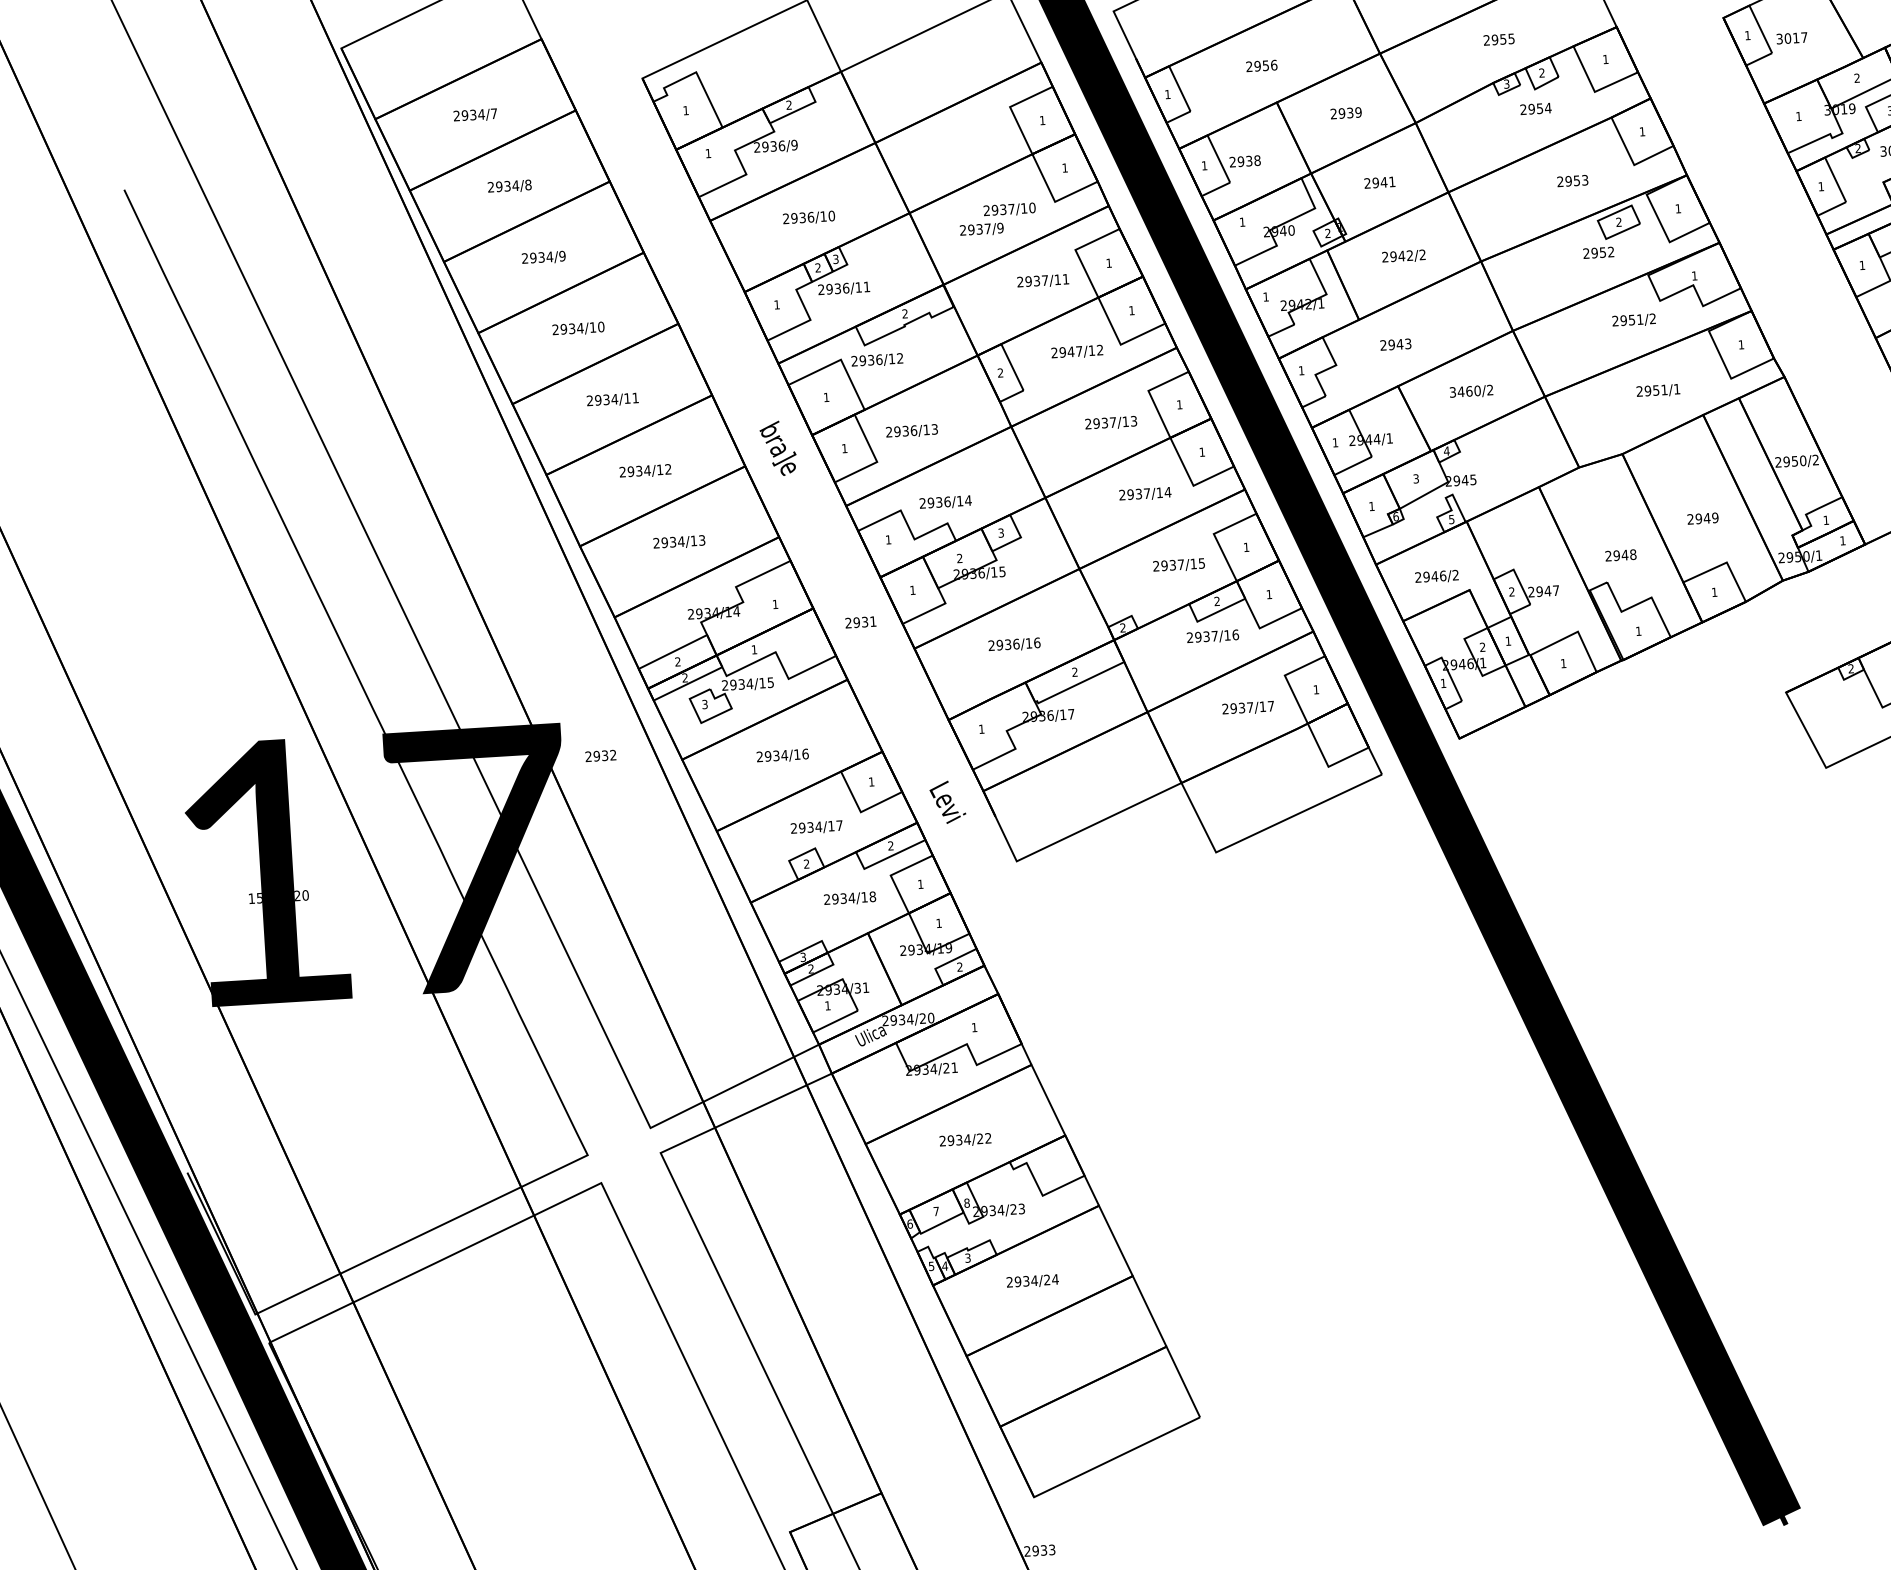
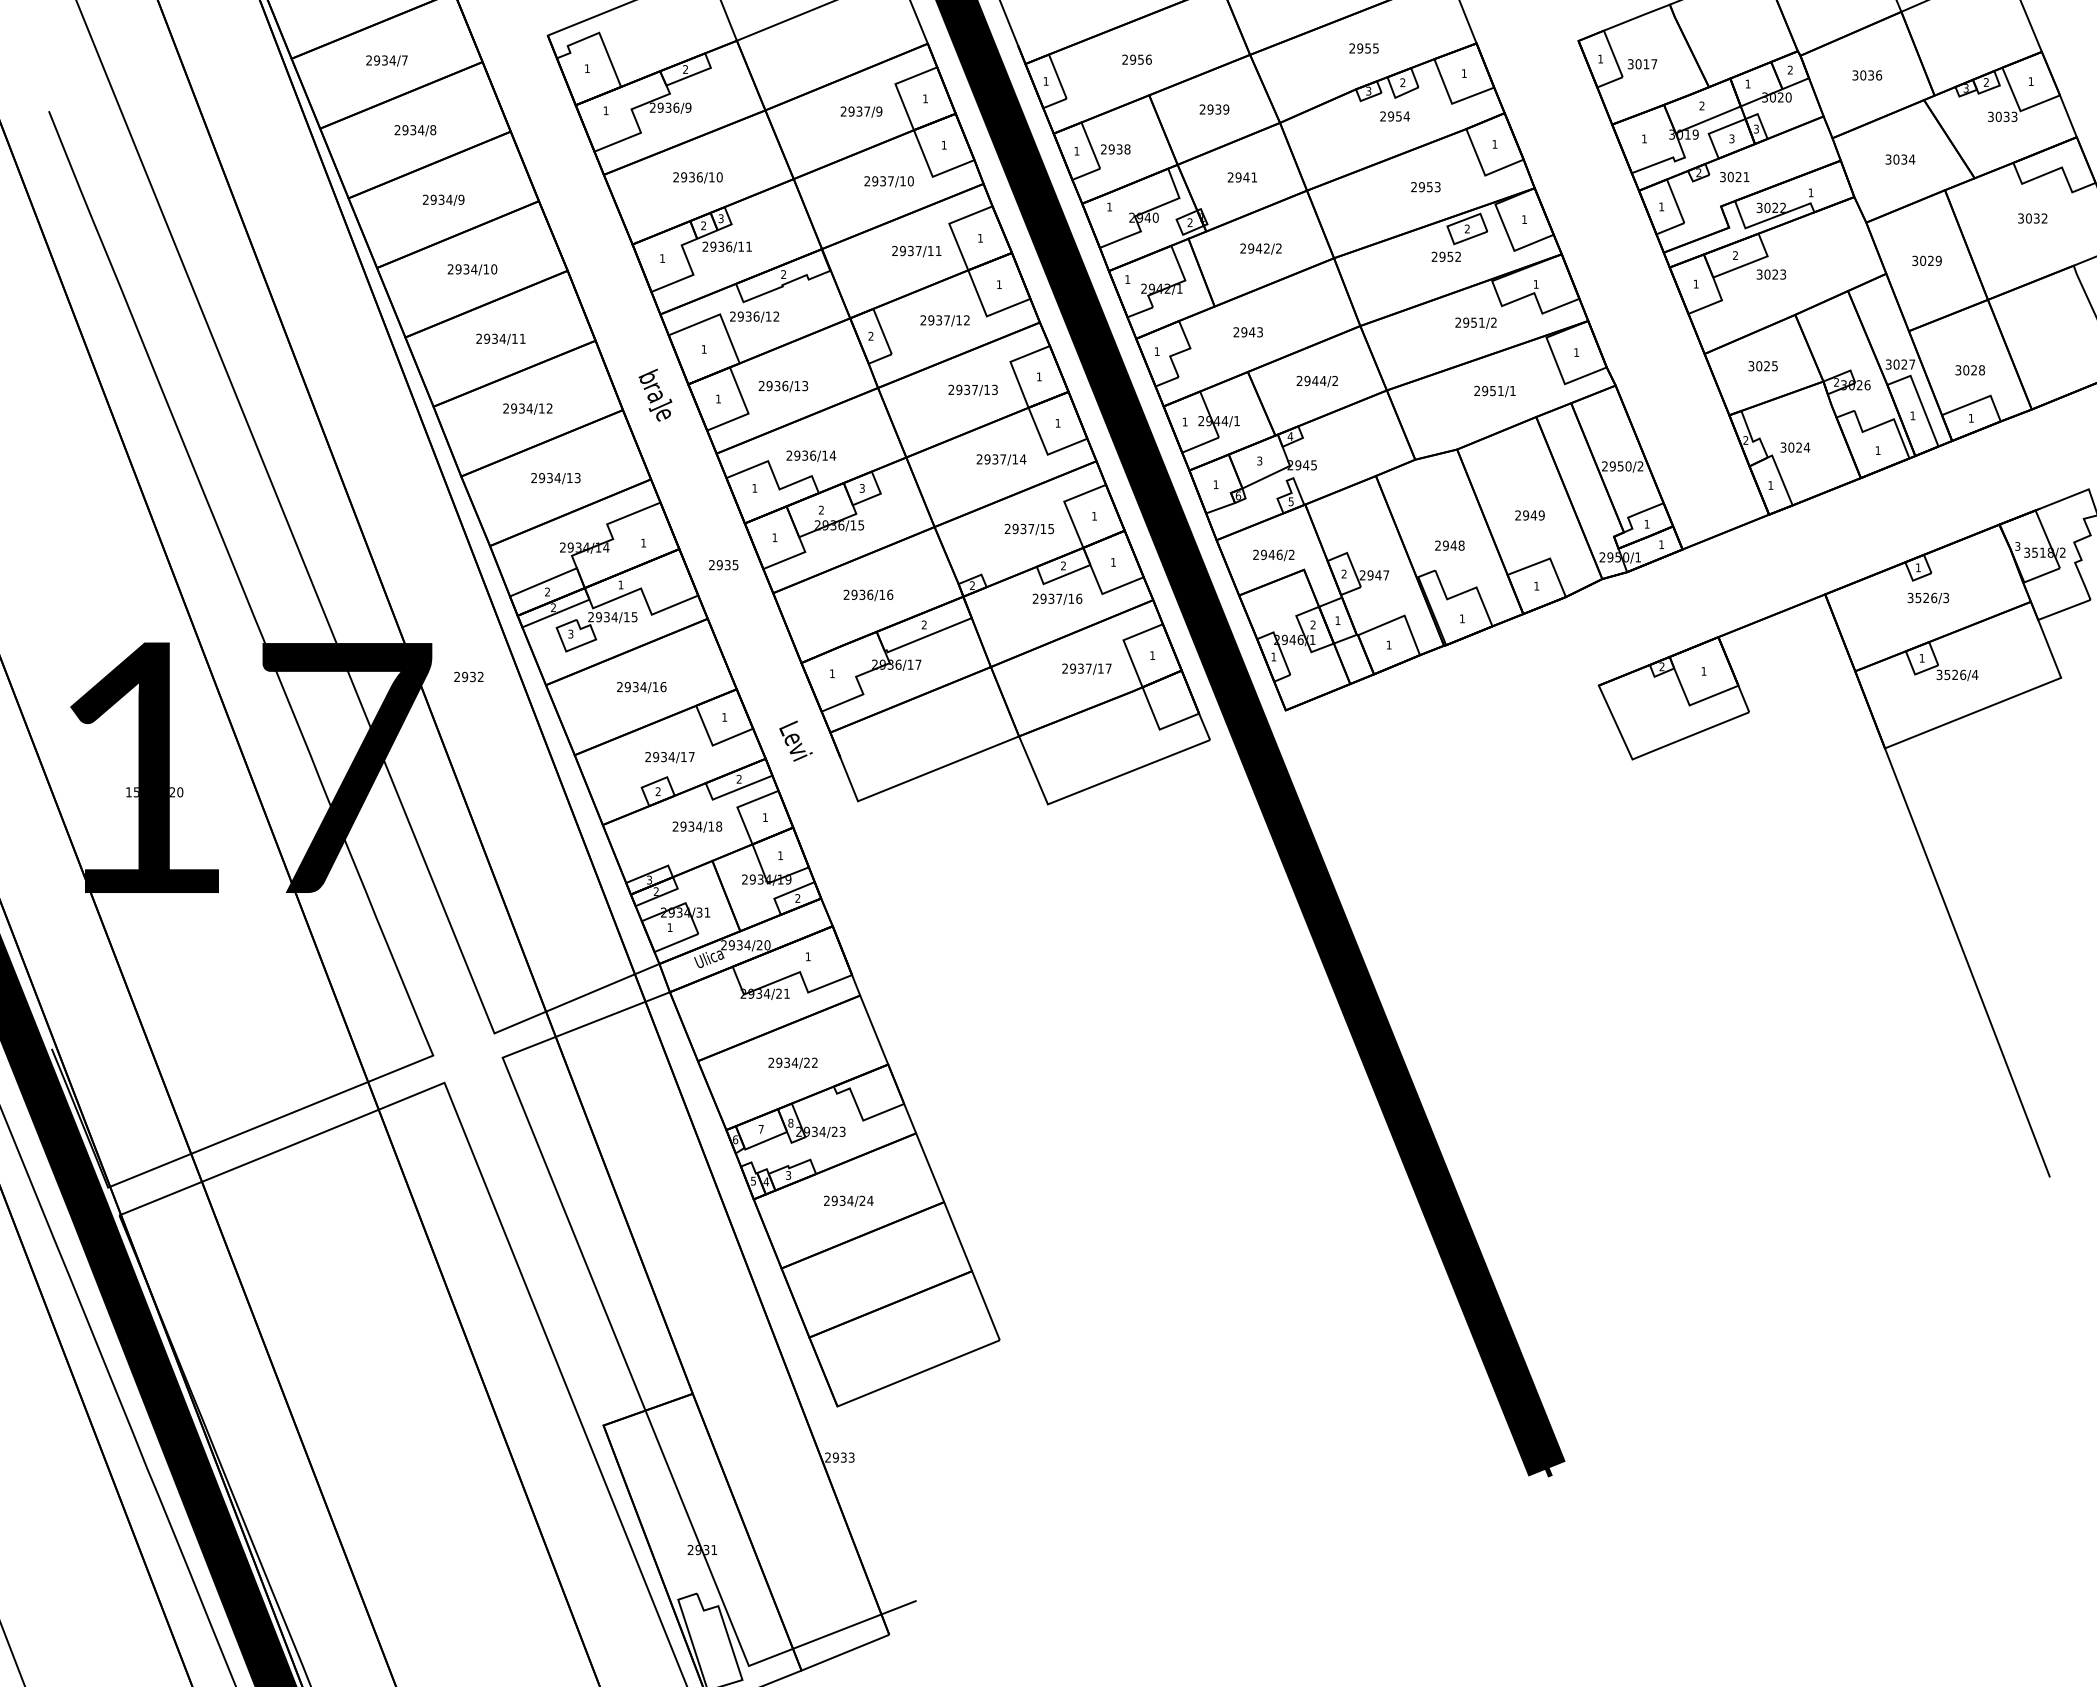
text: (981, 229) -> (861, 111), moved
text: (1071, 352) -> (939, 320), 2947/12 -> 2937/12
text: (1465, 391) -> (1311, 380), 3460/2 -> 2944/2
text: (873, 622) -> (735, 565), 2931 -> 2935

